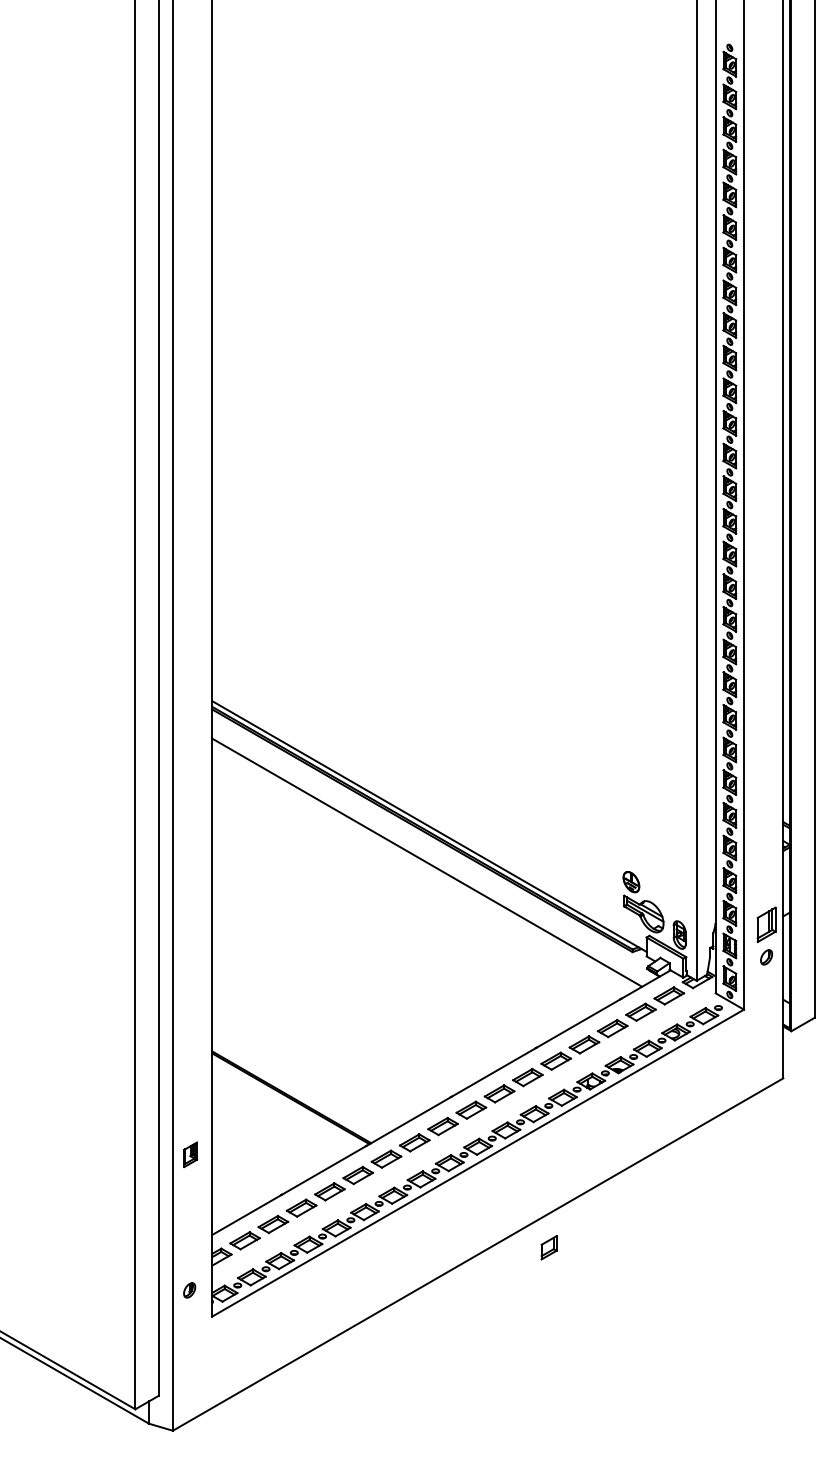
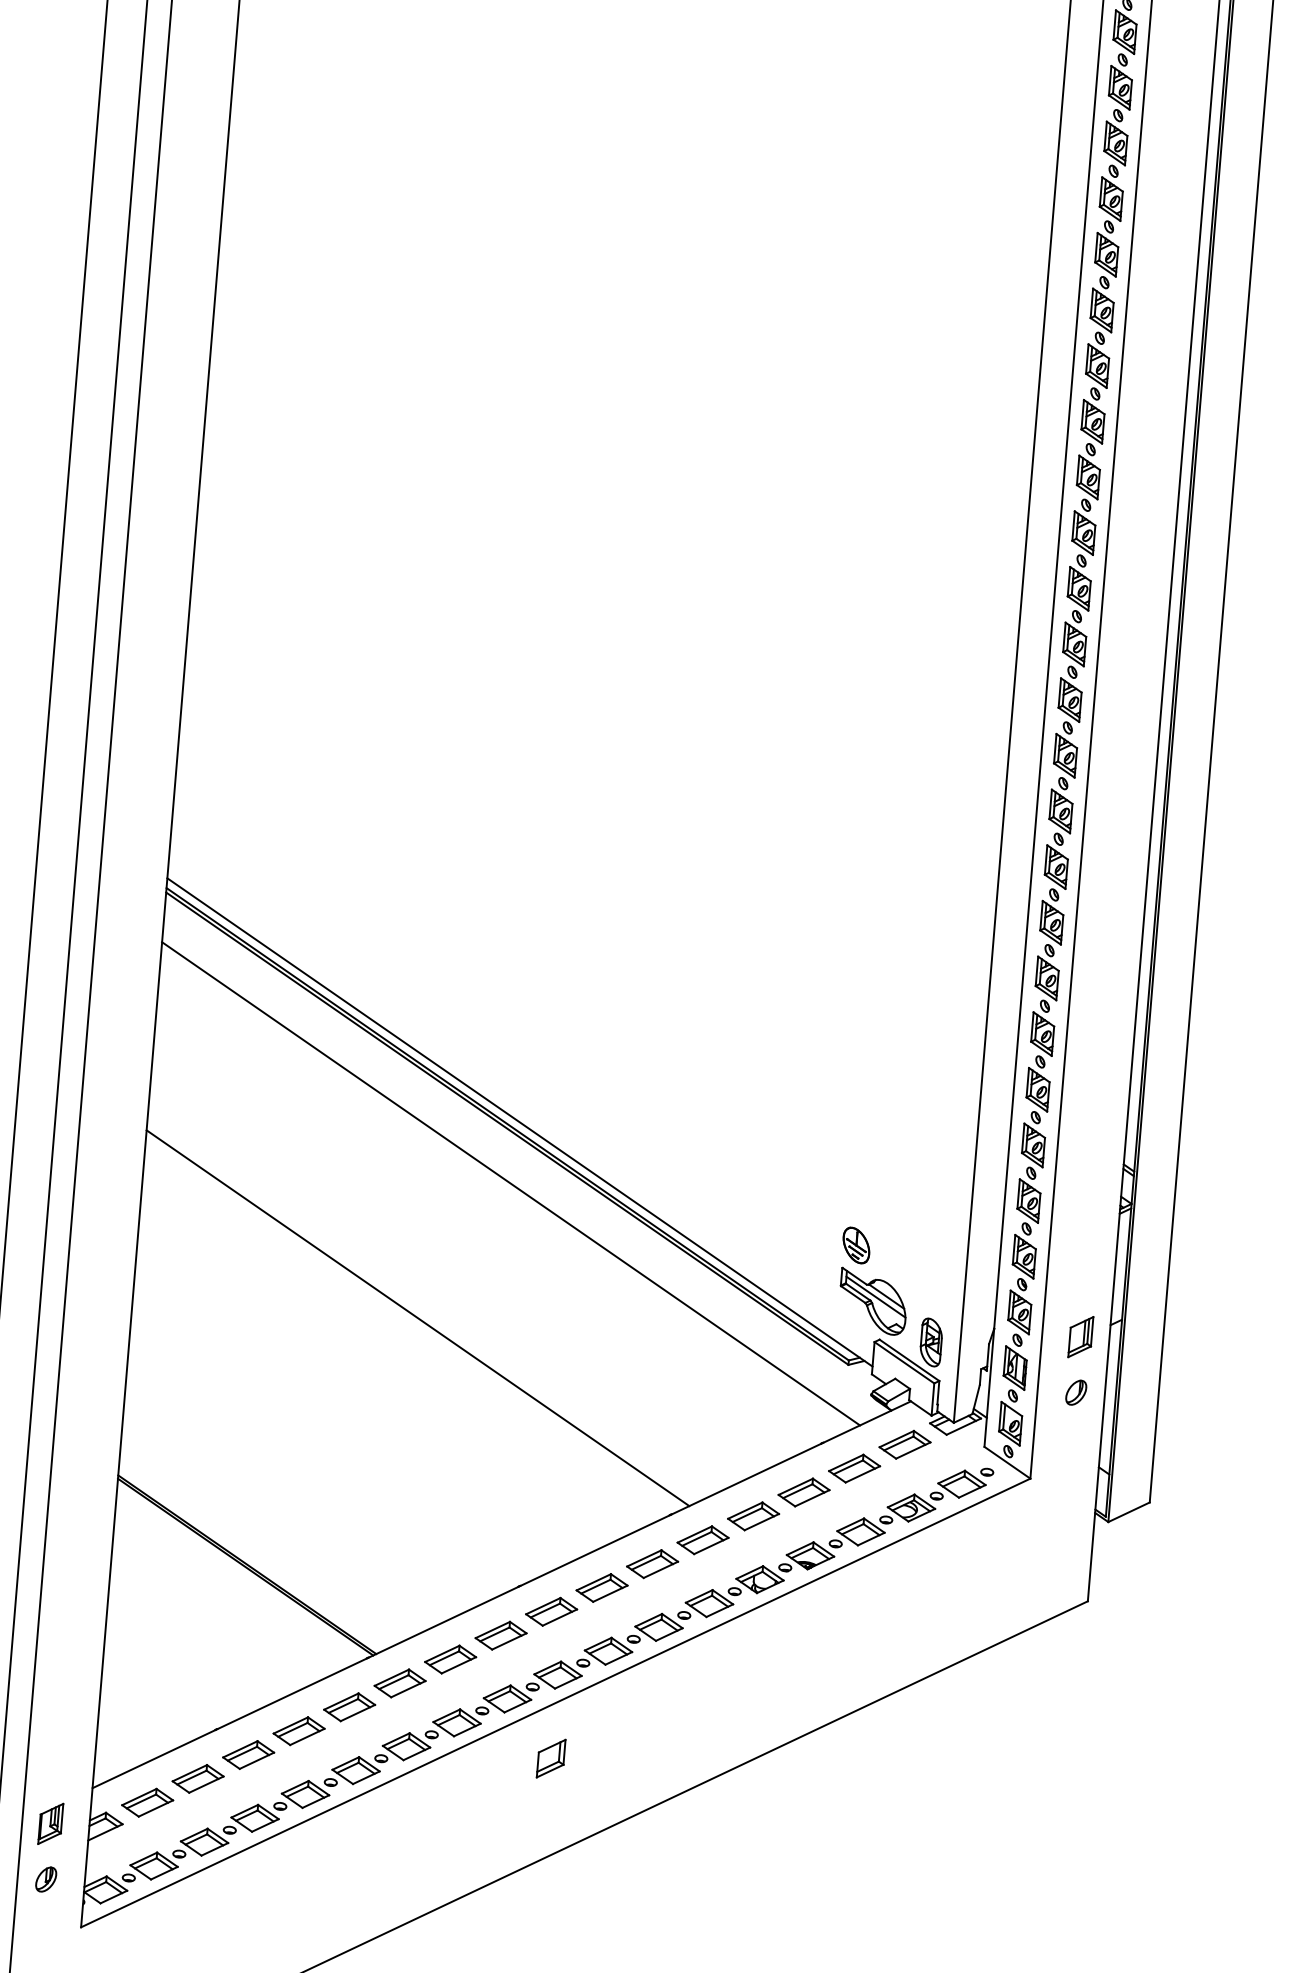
part: (766, 924) -> (1080, 1336), size x0.71
line: (379, 945) -> (418, 1318), added
part: (190, 1154) -> (50, 1823), moved
part: (548, 1247) -> (550, 1758), moved

